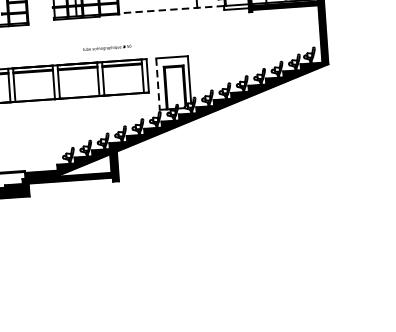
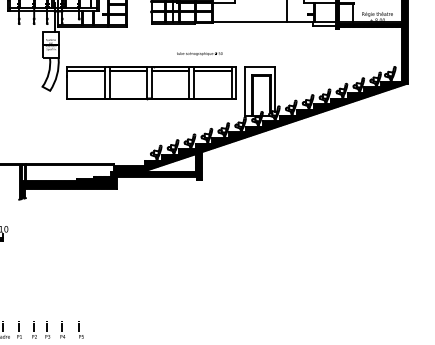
line: (171, 9) -> (263, 21), dashed -> solid
line: (158, 84) -> (245, 91), dashed -> solid

